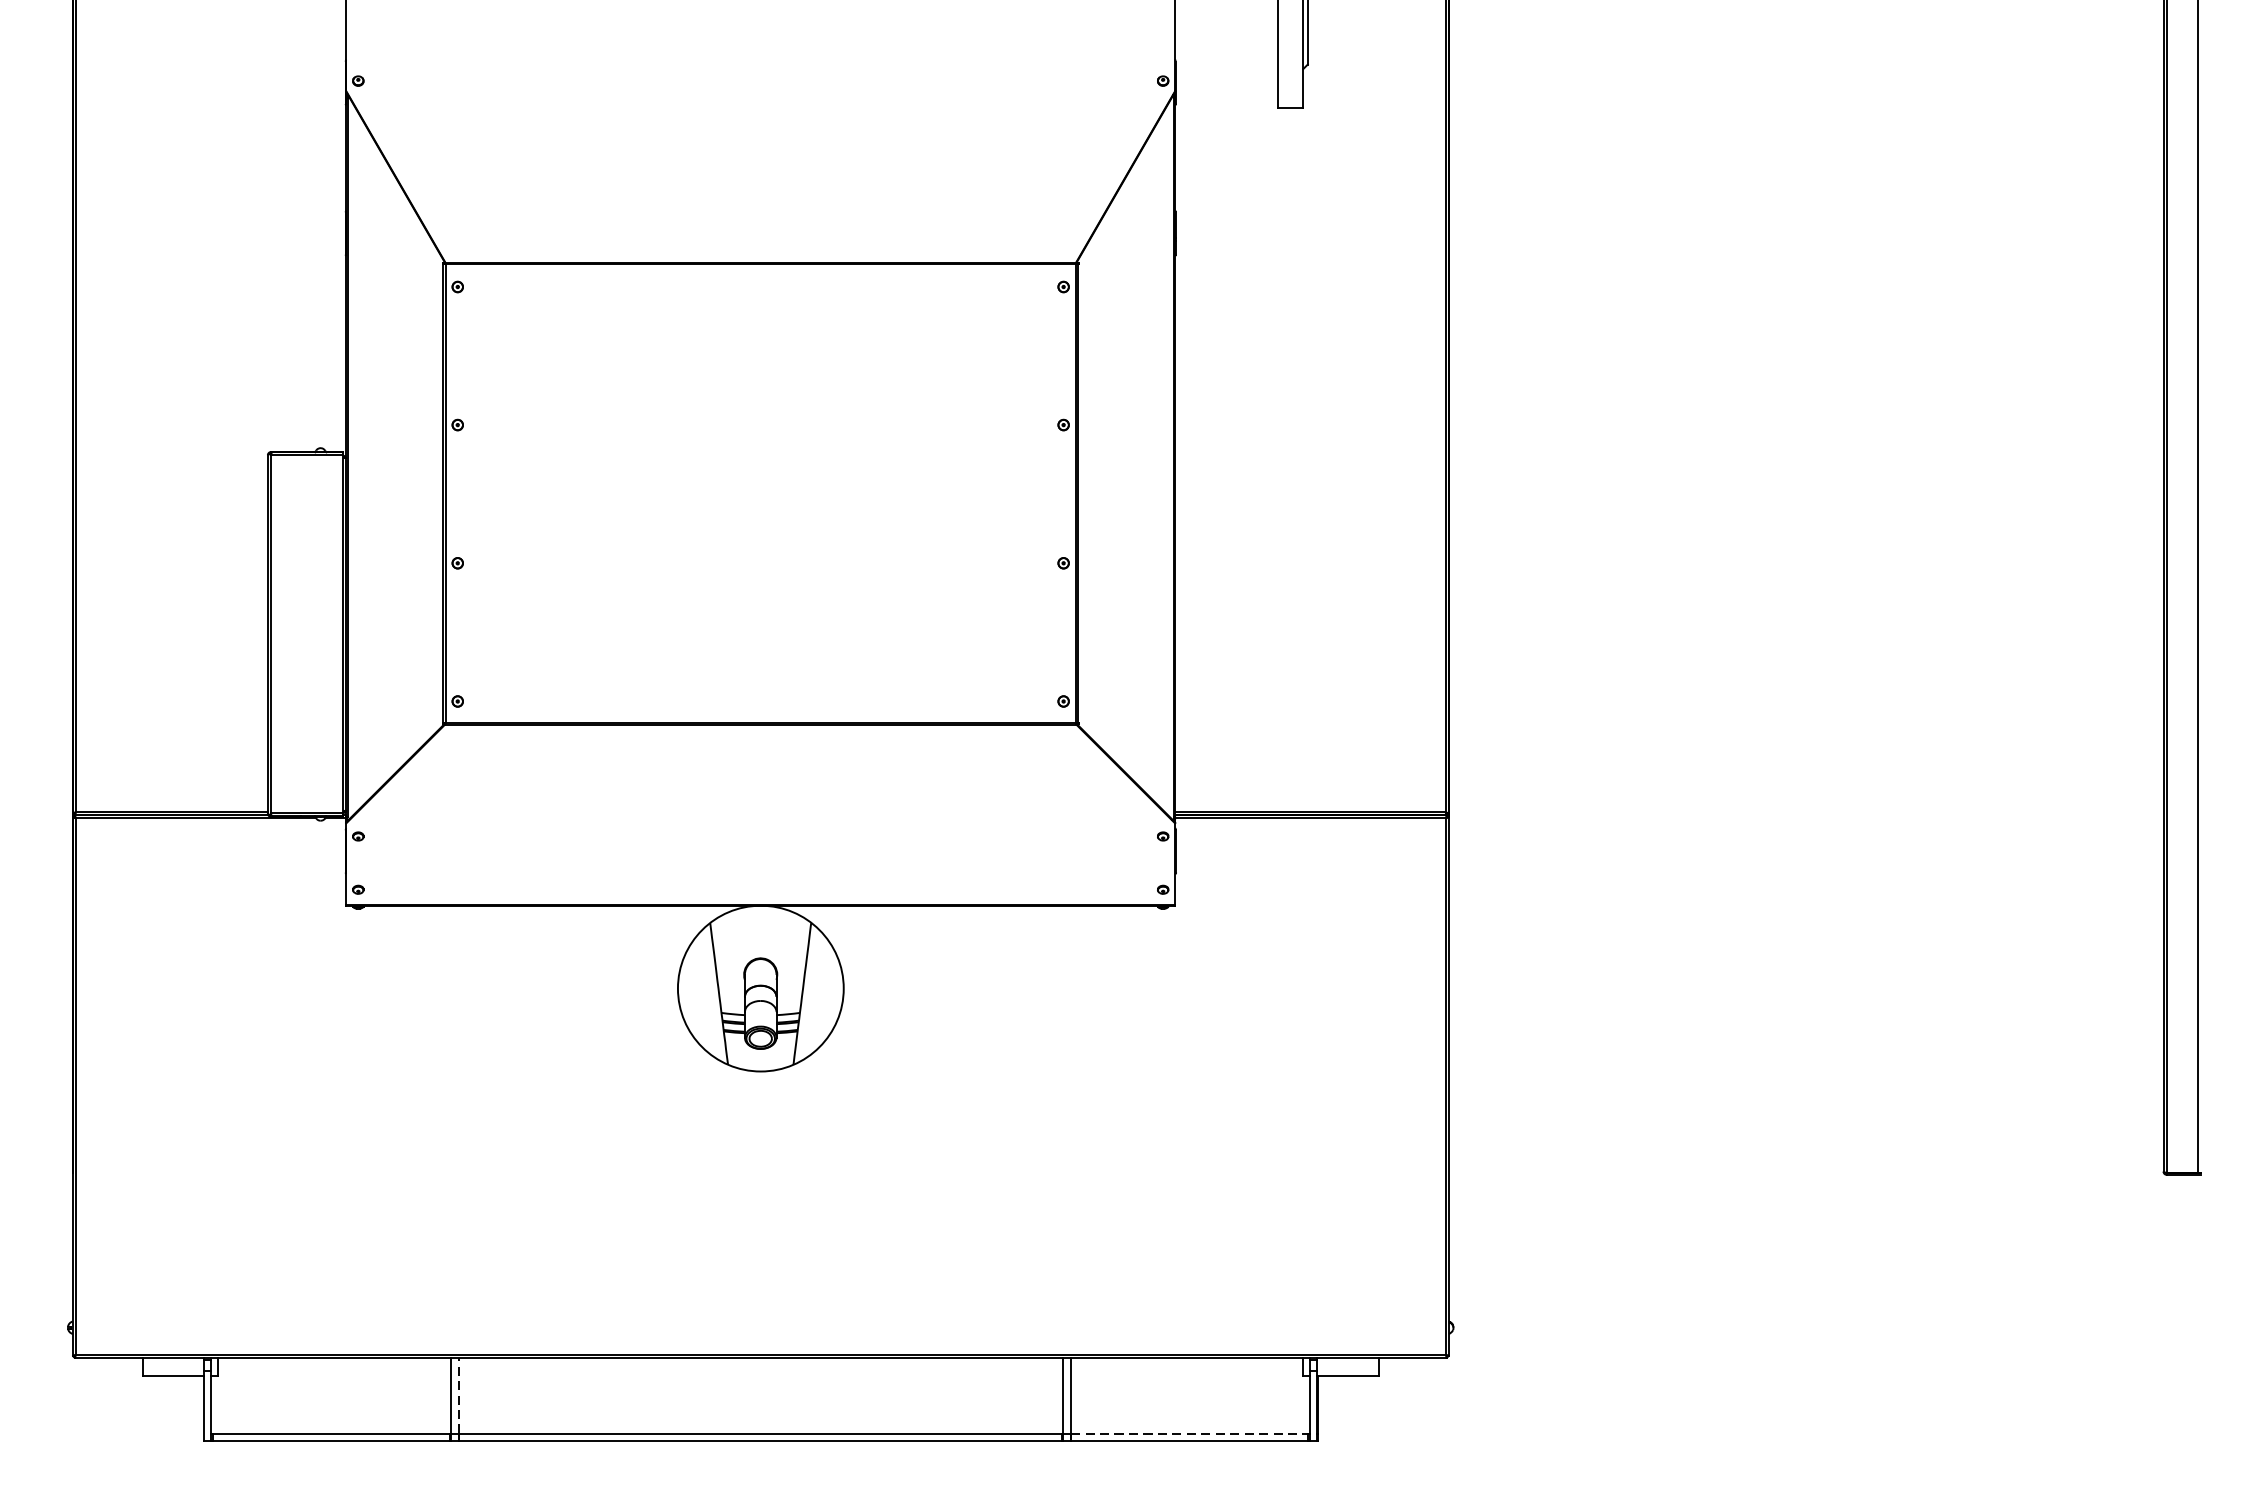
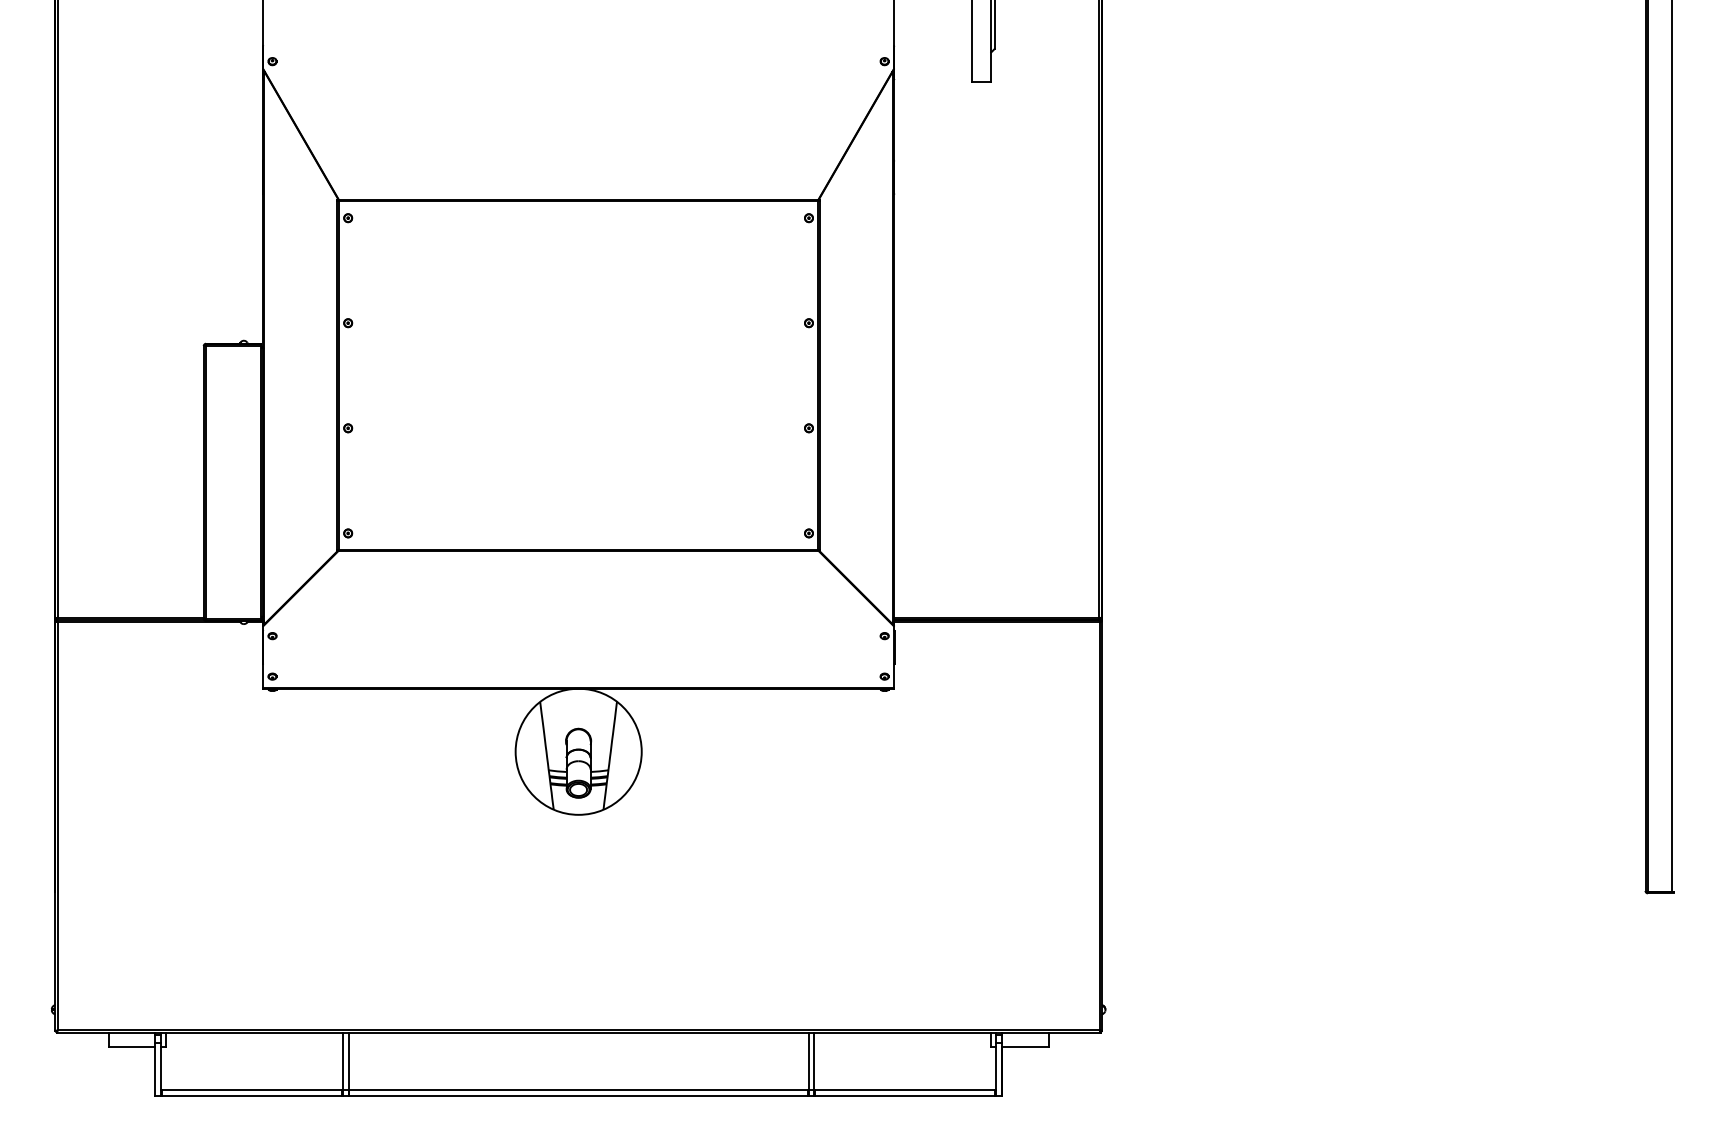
line: (458, 1395) -> (348, 1061), dashed -> solid
line: (1190, 1433) -> (905, 1090), dashed -> solid

